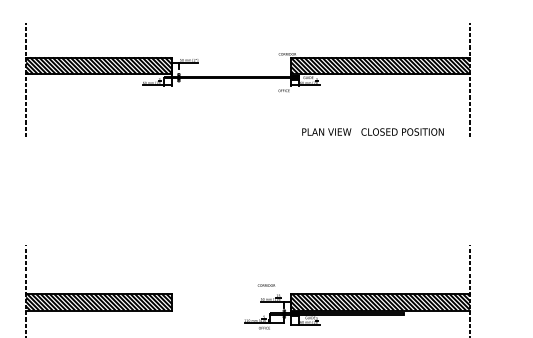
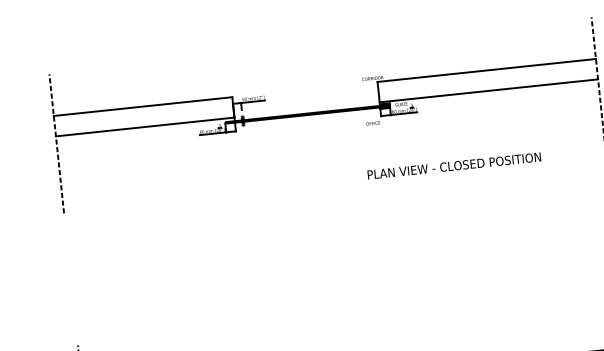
hatch: (99, 65) -> (144, 116), removed
hatch: (380, 65) -> (487, 80), removed
text: (372, 131) -> (453, 165), moved

